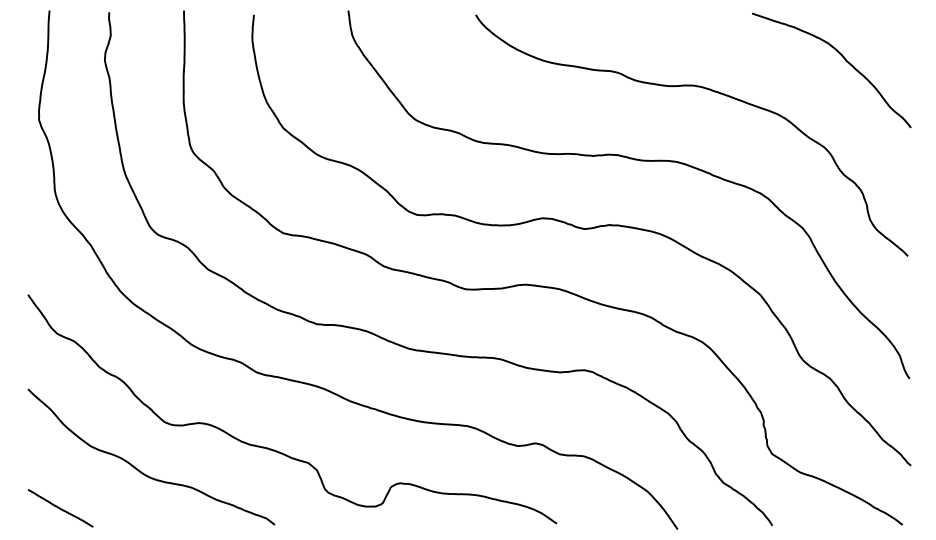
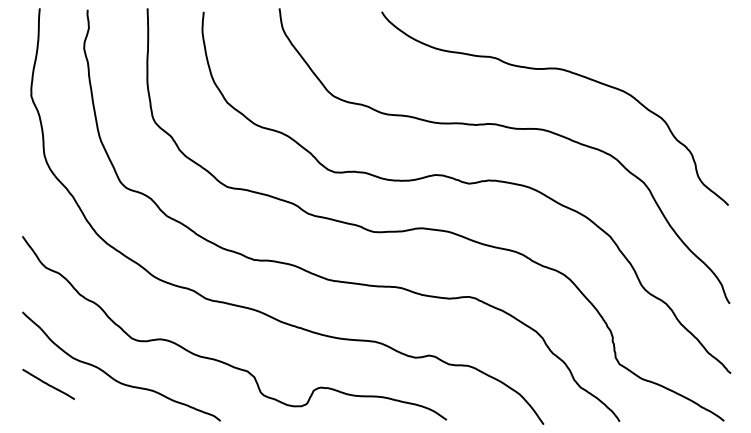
curve: (845, 61) -> (678, 49), removed
line: (60, 508) -> (48, 384), moved

